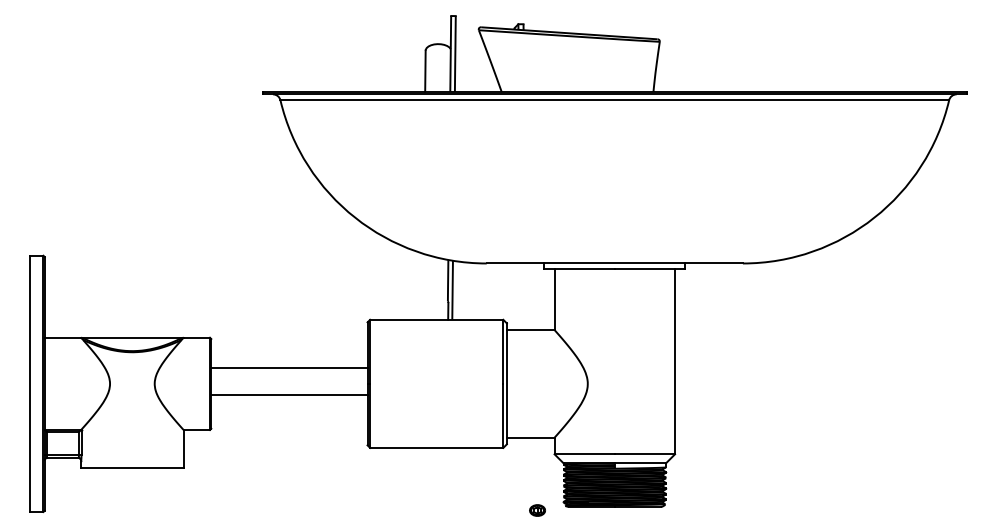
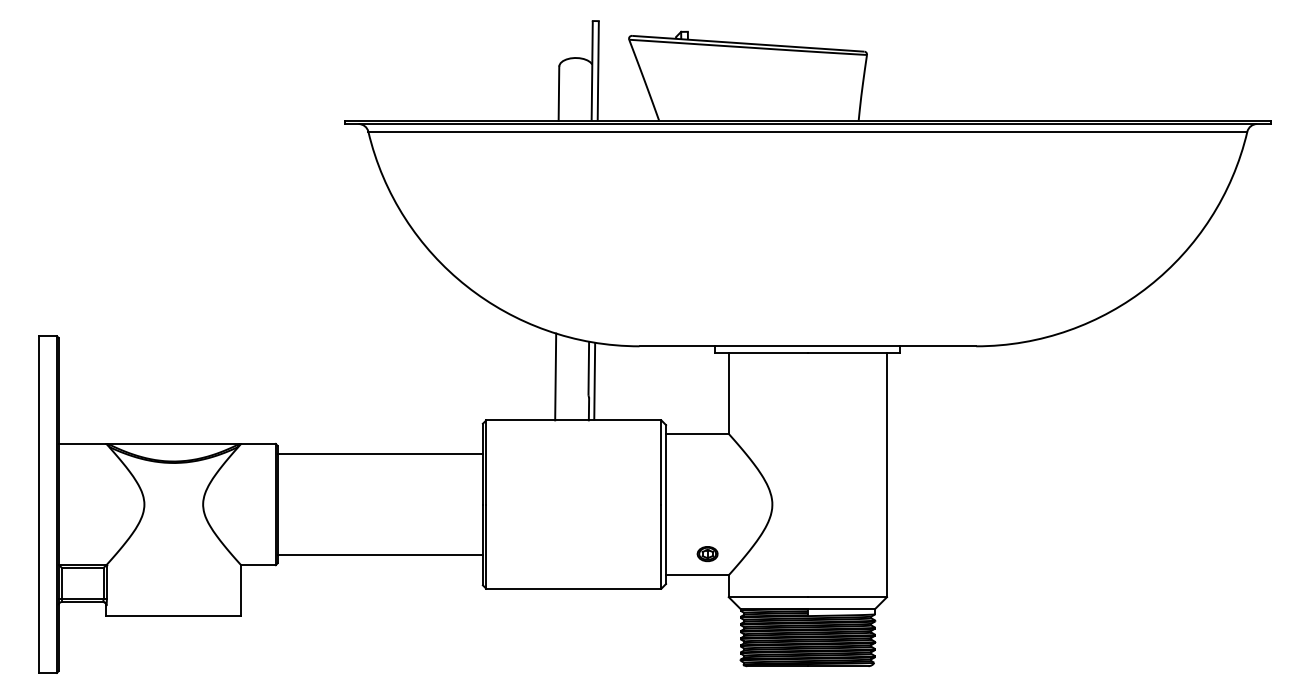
line: (422, 286) -> (555, 376), added
line: (289, 368) -> (380, 454), moved
line: (289, 395) -> (380, 555), moved
part: (537, 510) -> (707, 554), moved

